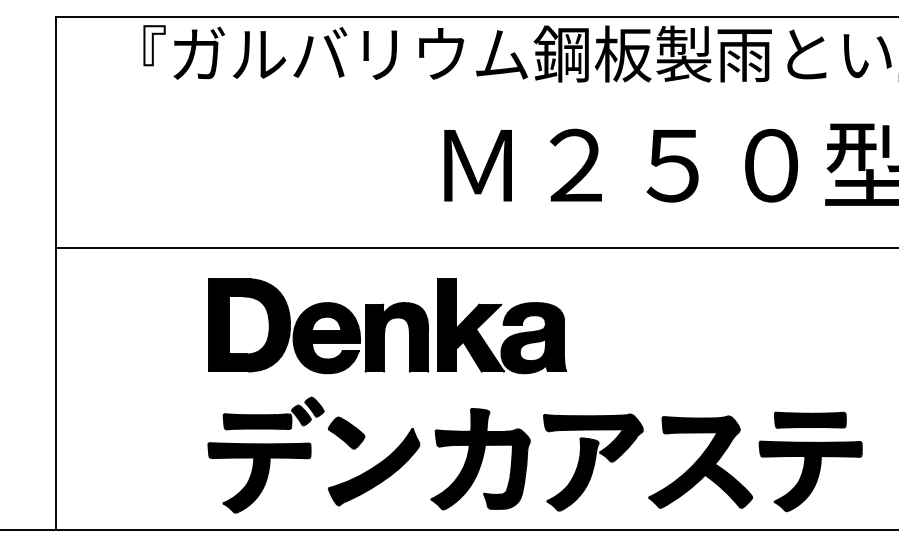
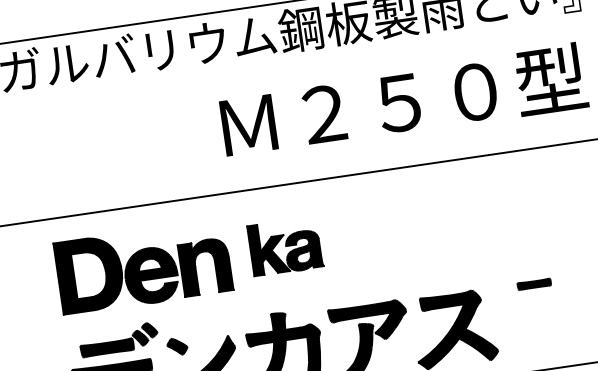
part: (501, 326) -> (285, 246), size x0.7
part: (810, 419) -> (534, 283), size x0.6
part: (346, 432) -> (177, 346), size x0.7
part: (810, 476) -> (540, 327), removed

